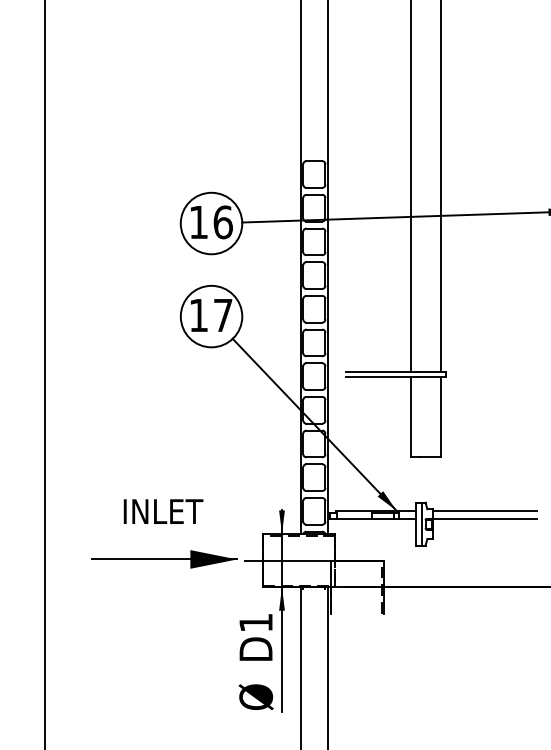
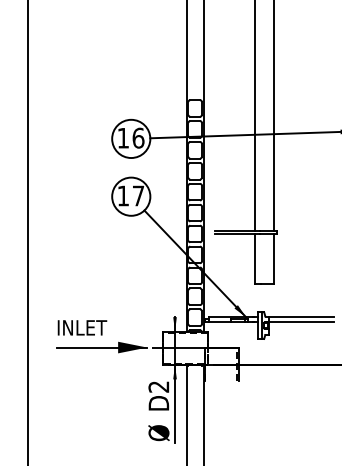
text: (163, 511) -> (82, 327), moved
text: (255, 622) -> (158, 386), D1 -> D2

